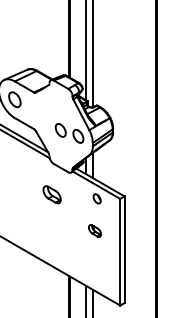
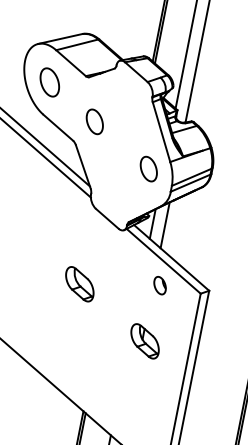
part: (60, 130) -> (94, 121), moved
part: (51, 194) -> (78, 283), moved
part: (94, 230) -> (144, 340), size x1.43

